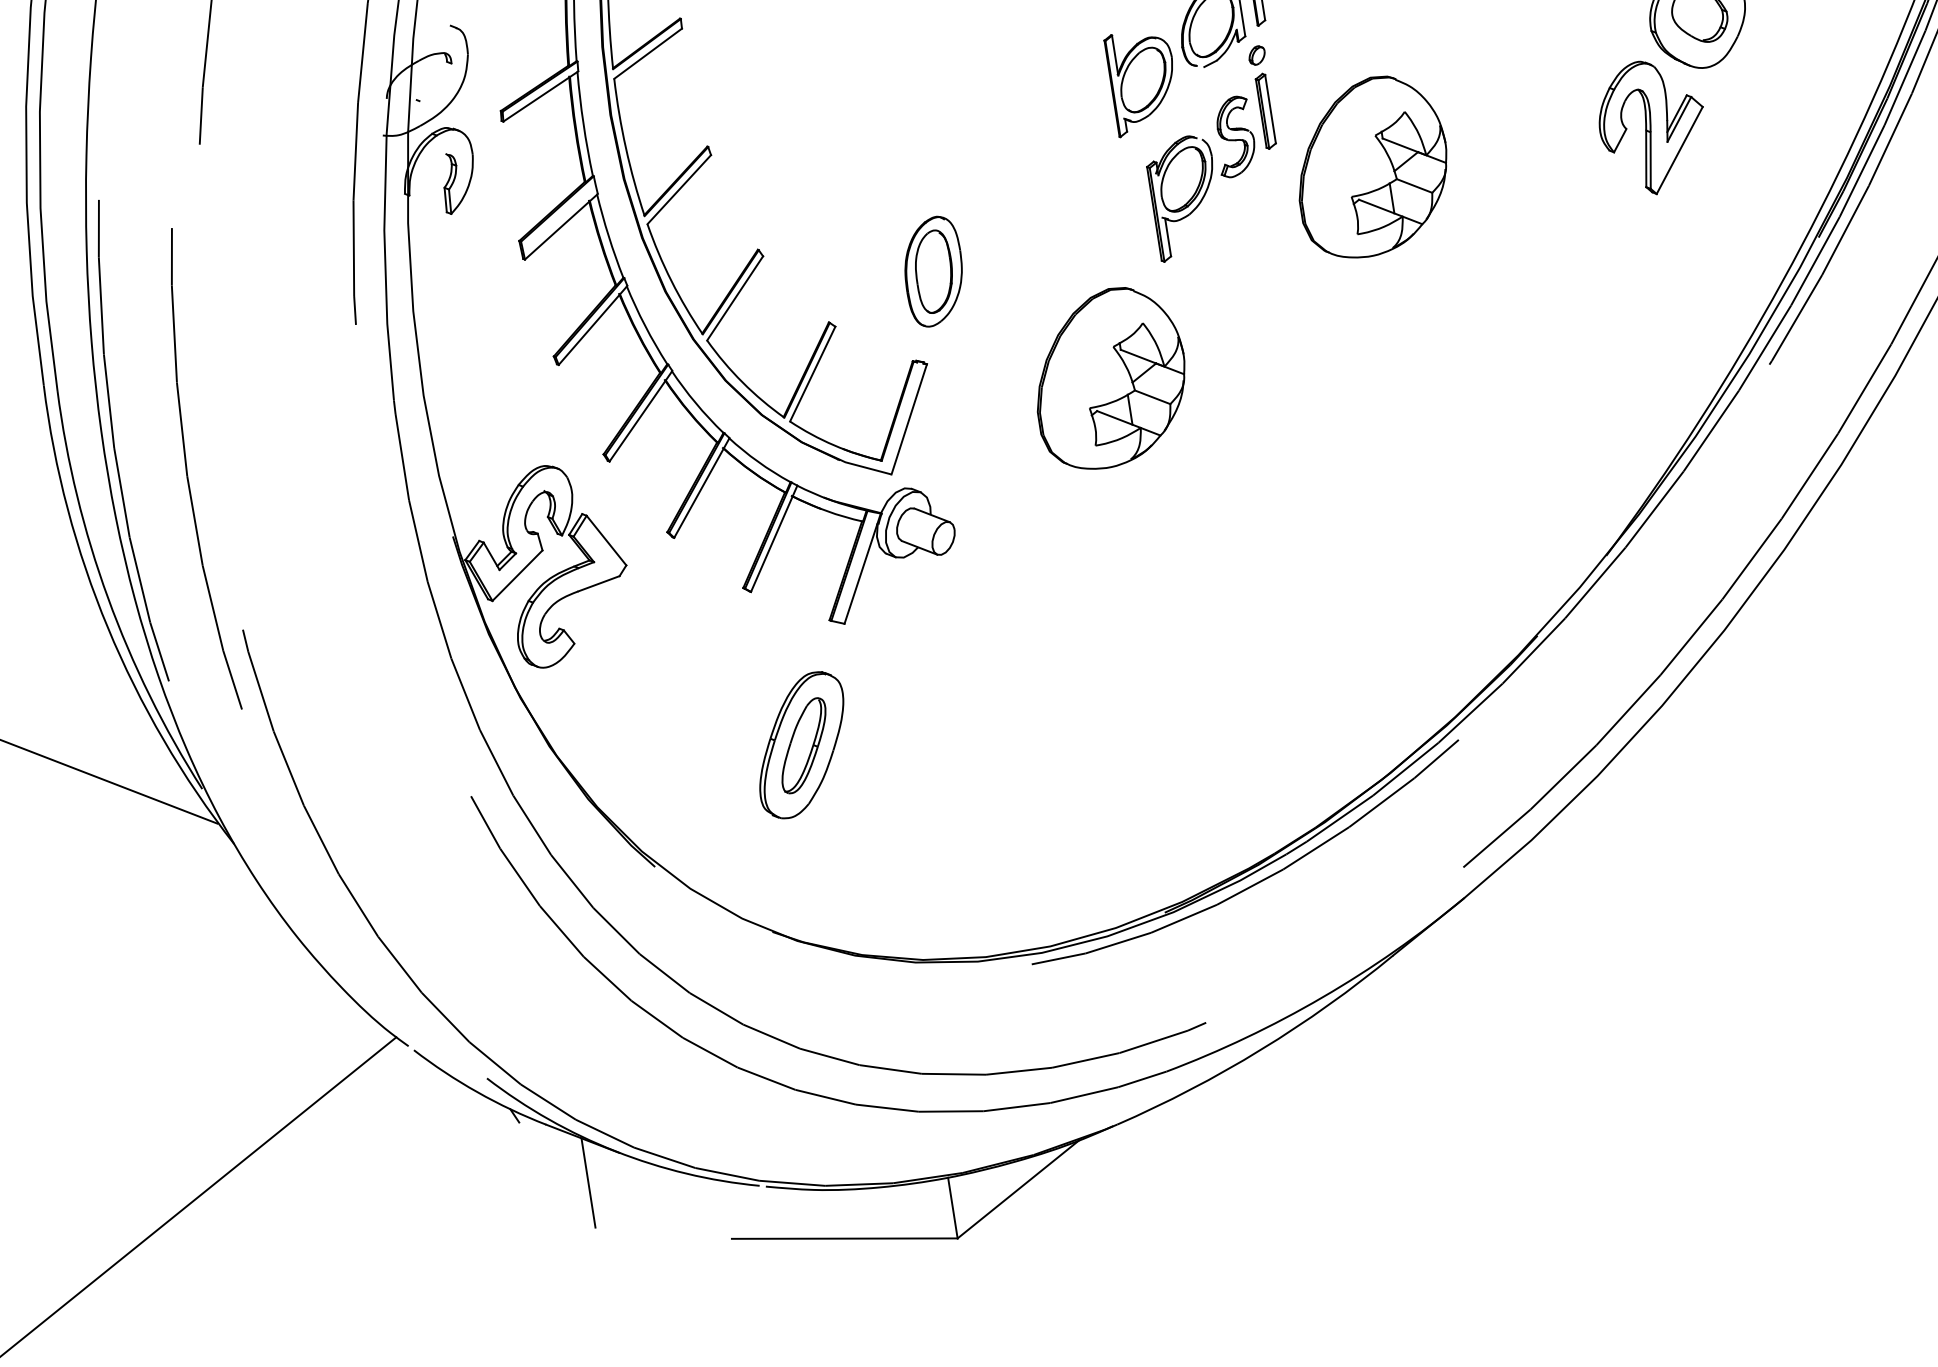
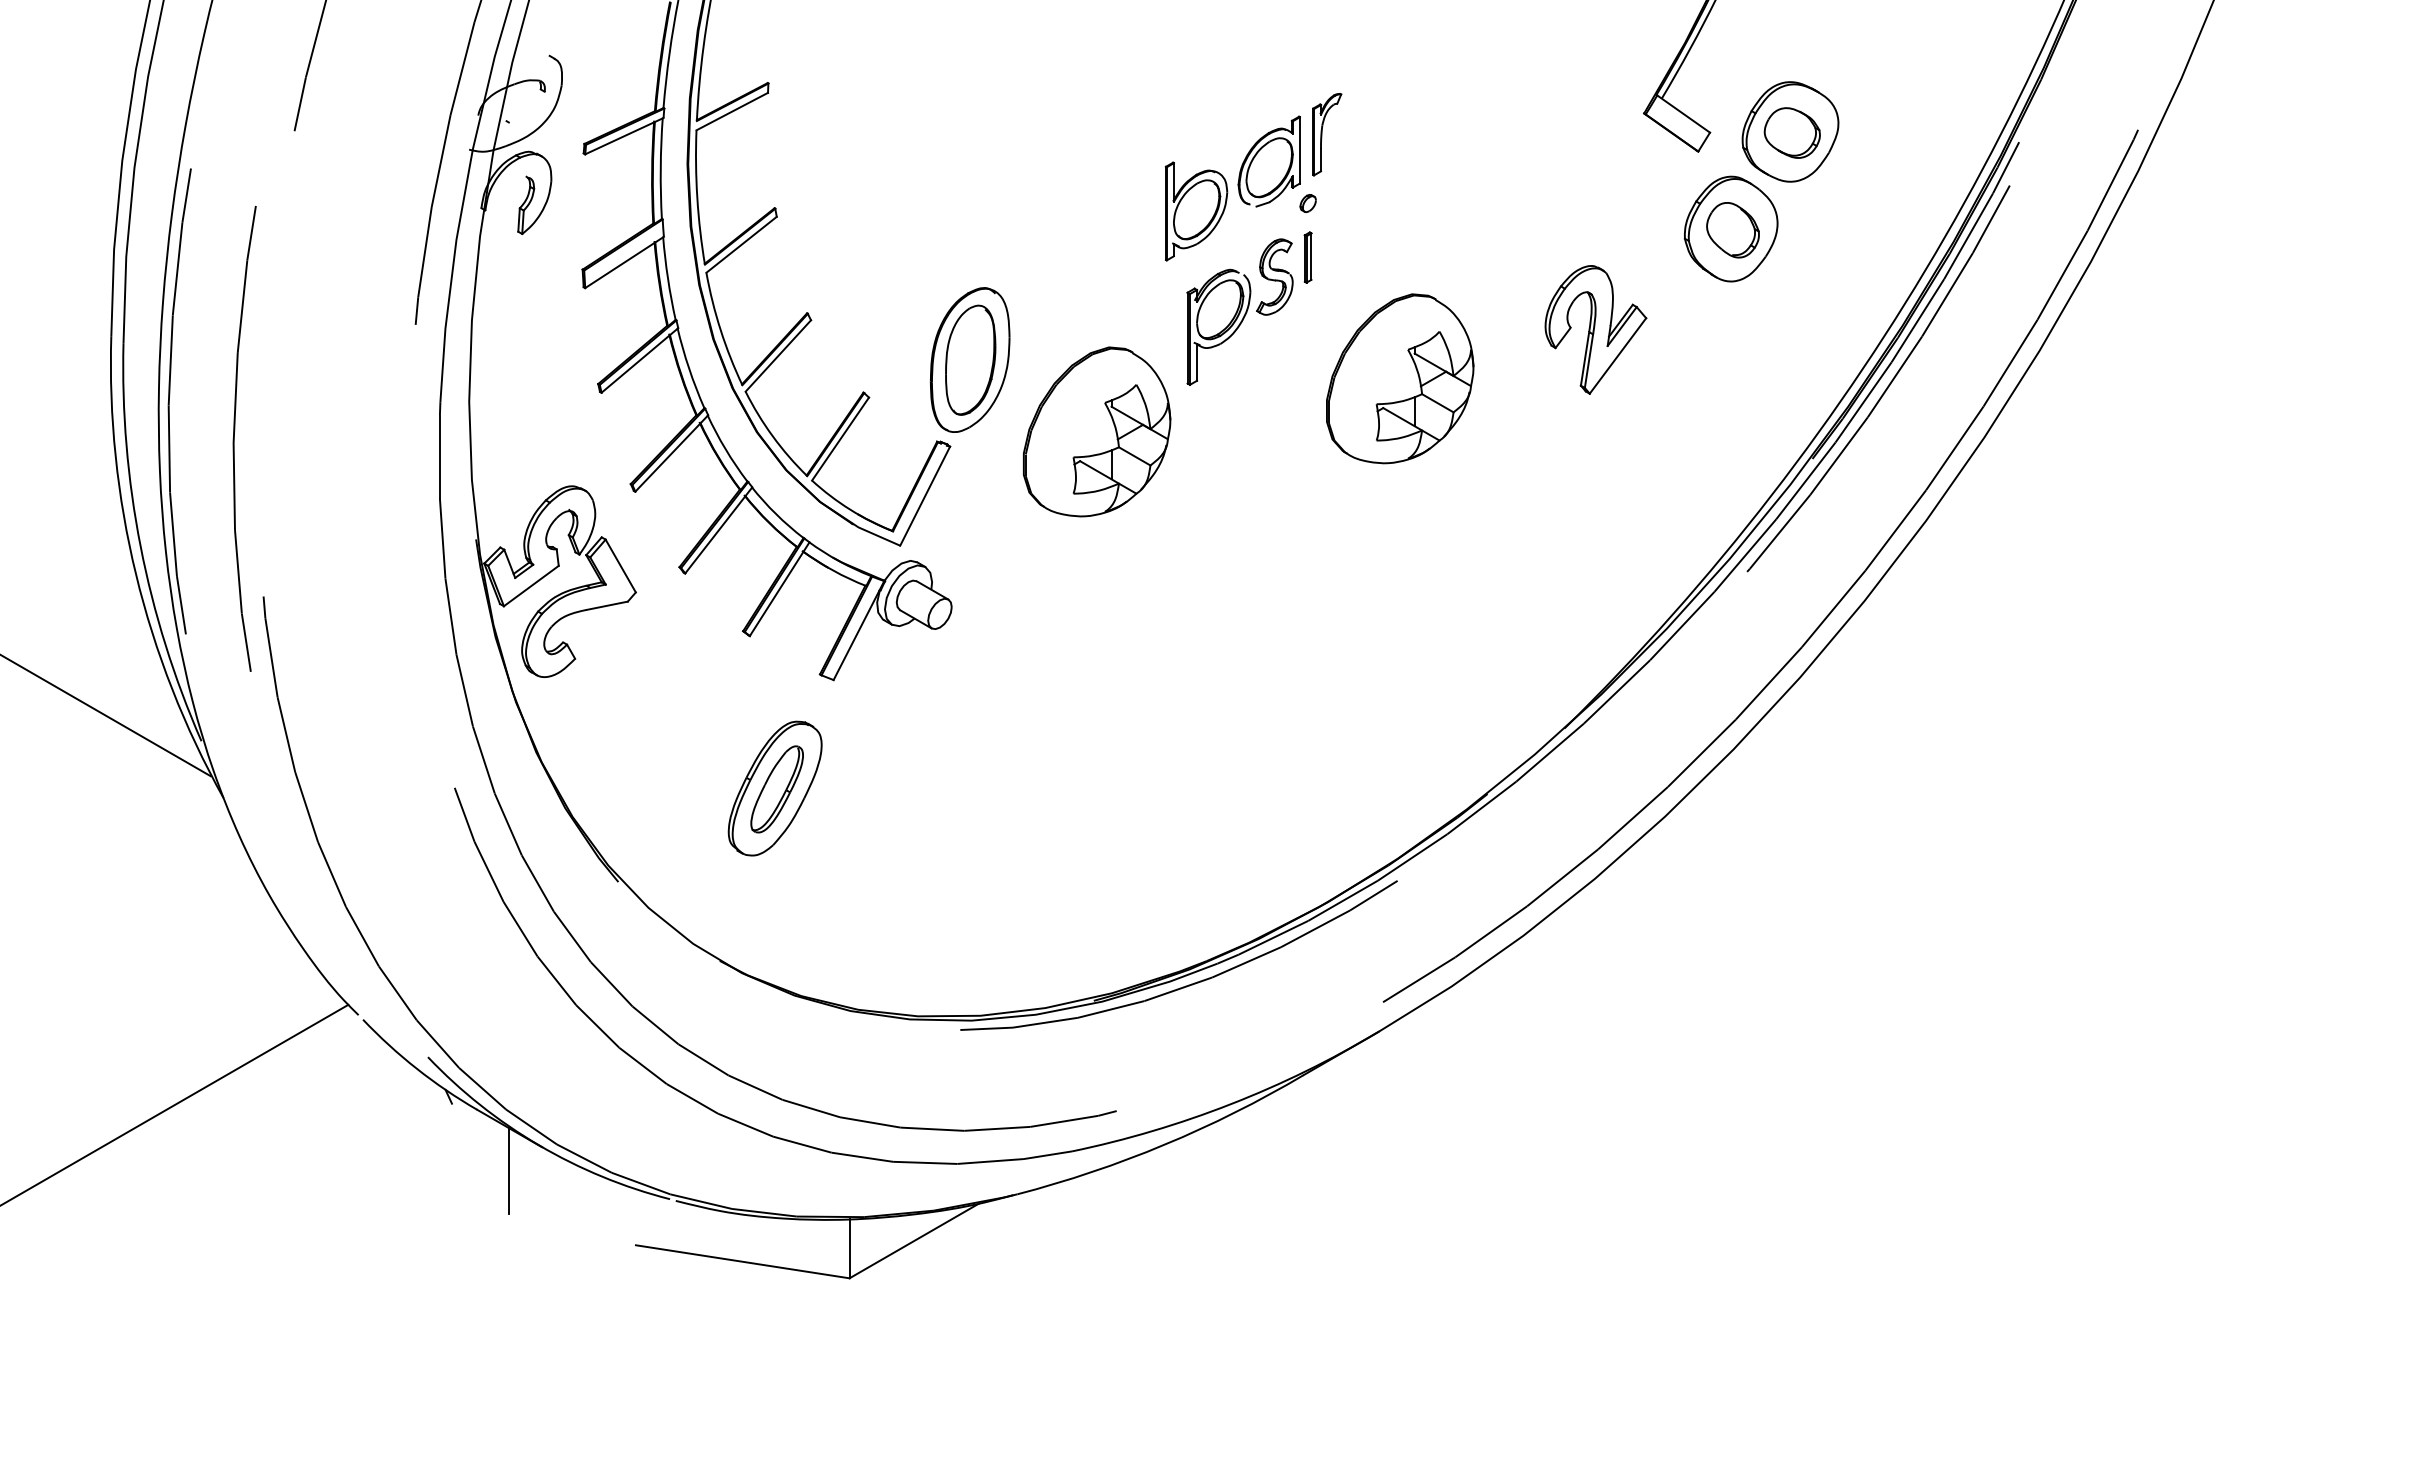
part: (1265, 111) -> (1307, 257), size x0.7
part: (1652, 126) -> (1595, 329), moved
part: (1372, 166) -> (1400, 378), moved
part: (933, 271) -> (970, 359), size x1.4
part: (1110, 377) -> (1097, 431), moved

